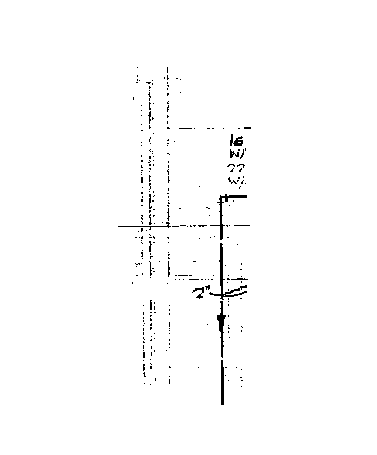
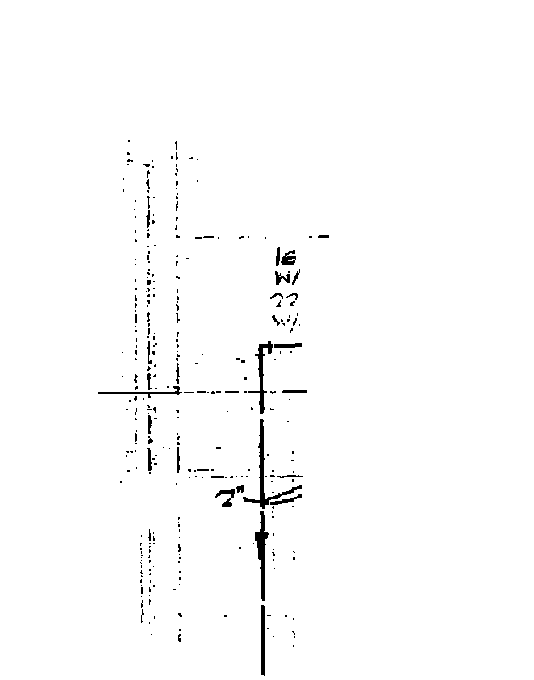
part: (244, 127) -> (319, 235), moved
part: (207, 211) -> (239, 369), size x1.6
part: (149, 342) -> (147, 576), size x0.7

